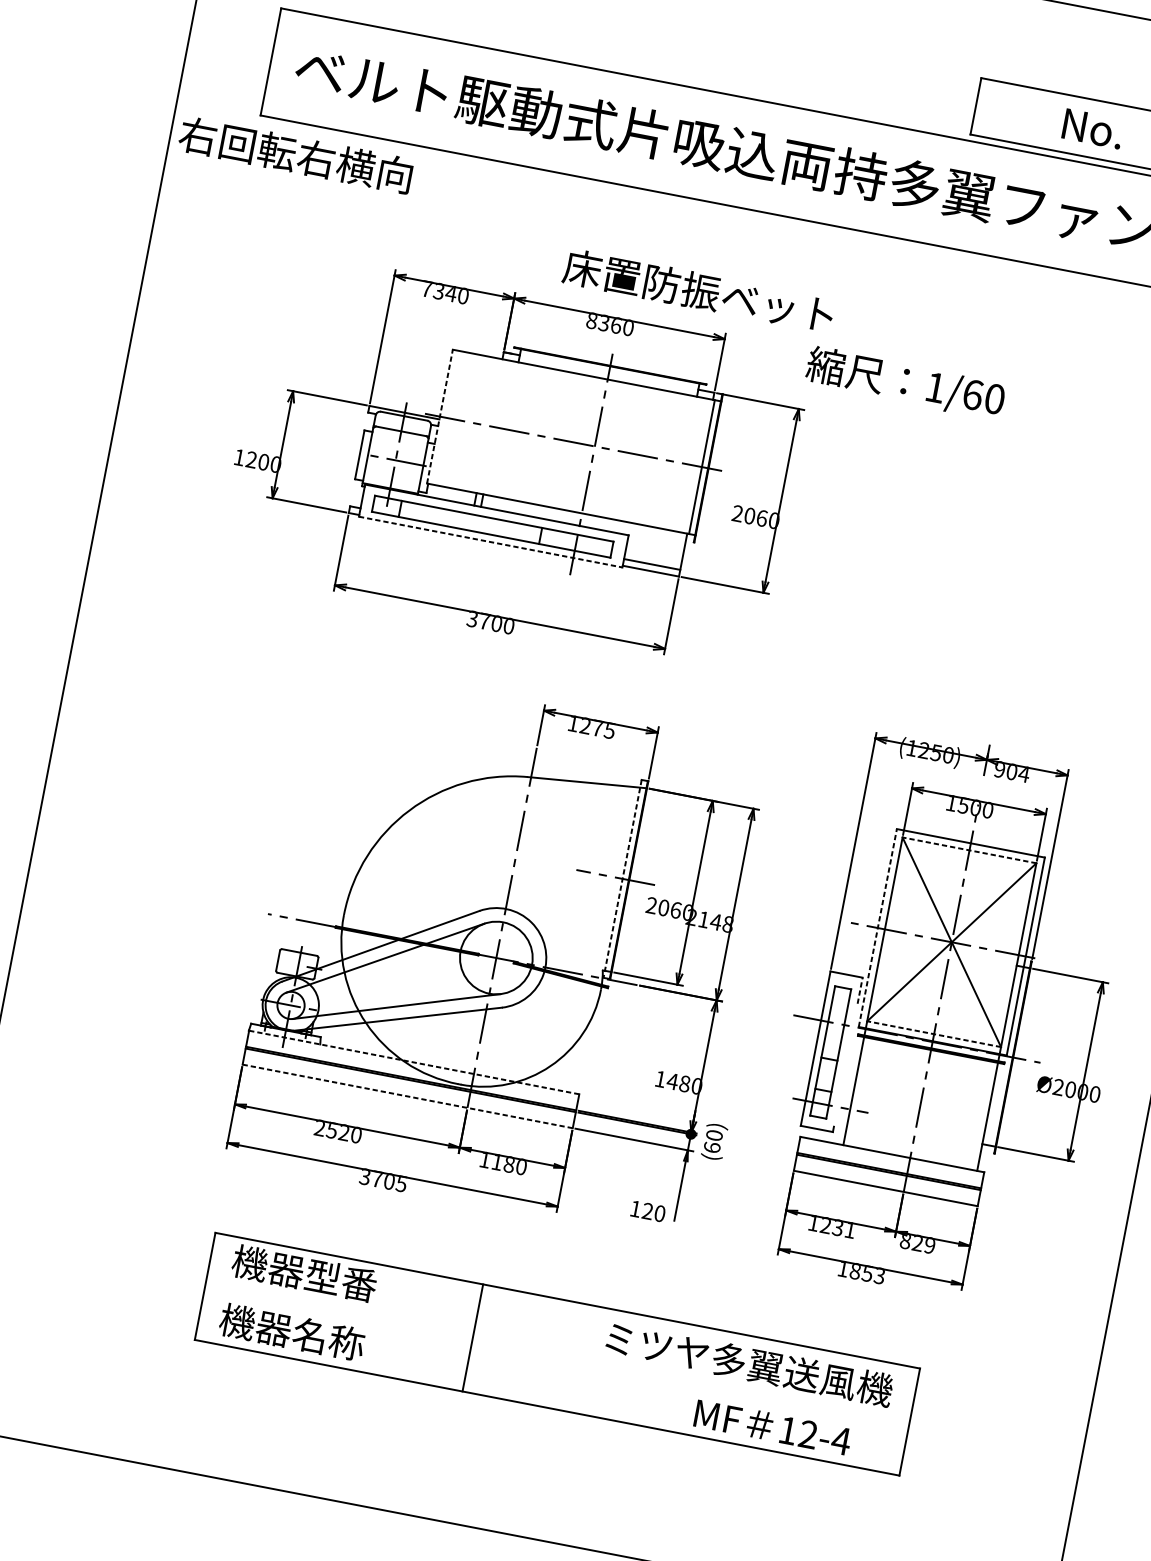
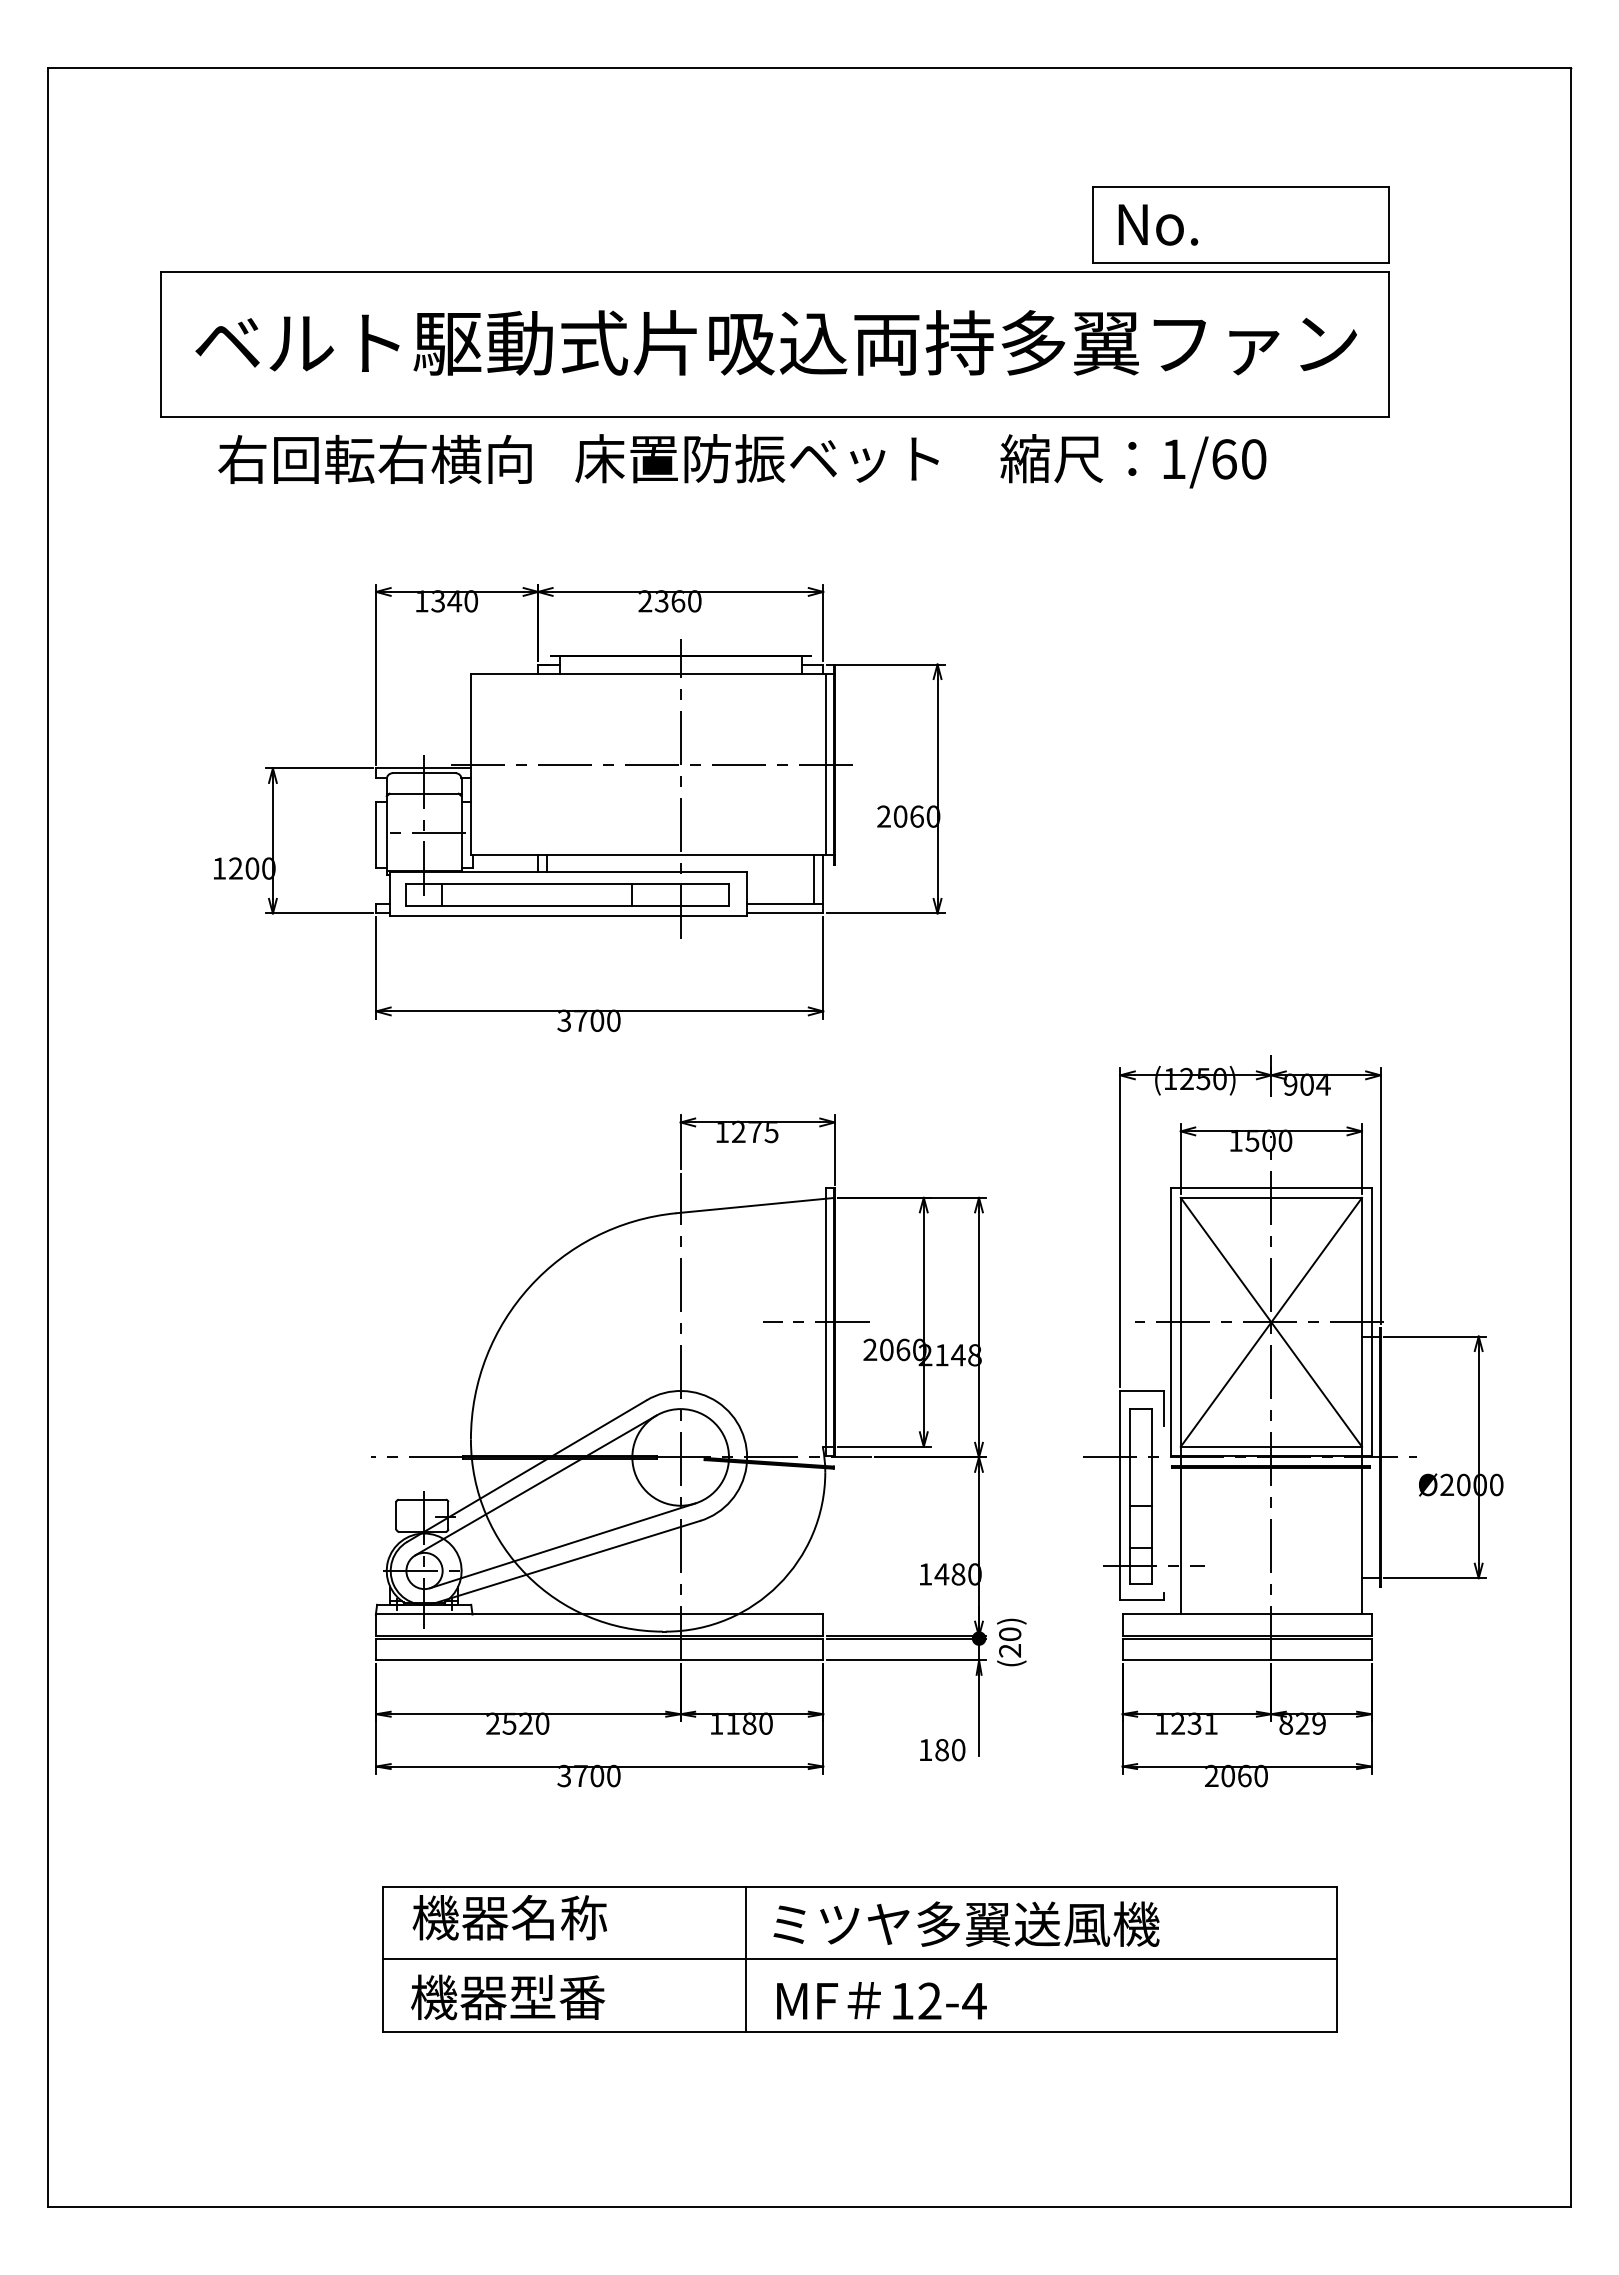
text: (1093, 128) -> (1158, 224), moved
text: (295, 155) -> (374, 459), moved
text: (426, 289) -> (421, 601), 7340 -> 1340
text: (698, 290) -> (756, 458), moved
text: (592, 320) -> (645, 601), 8360 -> 2360
text: (905, 383) -> (1133, 461), moved
line: (439, 416) -> (470, 764), dashed -> solid
line: (491, 541) -> (569, 915), dashed -> solid
line: (677, 550) -> (814, 879), added
line: (969, 850) -> (1271, 1197), dashed -> solid
line: (622, 878) -> (825, 1322), dashed -> solid
line: (878, 928) -> (1171, 1322), dashed -> solid
line: (859, 990) -> (1163, 1408), dashed -> solid
line: (934, 1033) -> (1271, 1446), dashed -> solid
line: (414, 1062) -> (599, 1614), dashed -> solid
line: (407, 1096) -> (599, 1660), dashed -> solid
text: (712, 1147) -> (1010, 1650), (60) -> (20)
text: (401, 1183) -> (613, 1775), 3705 -> 3700
text: (647, 1211) -> (941, 1750), 120 -> 180
text: (861, 1271) -> (1236, 1775), 1853 -> 2060
text: (341, 1280) -> (559, 1917), 機器型番 -> 機器名称
text: (328, 1339) -> (557, 1997), 機器名称 -> 機器型番
line: (557, 1354) -> (860, 1959), added
text: (749, 1363) -> (966, 1923), moved
text: (772, 1427) -> (881, 2000), moved

